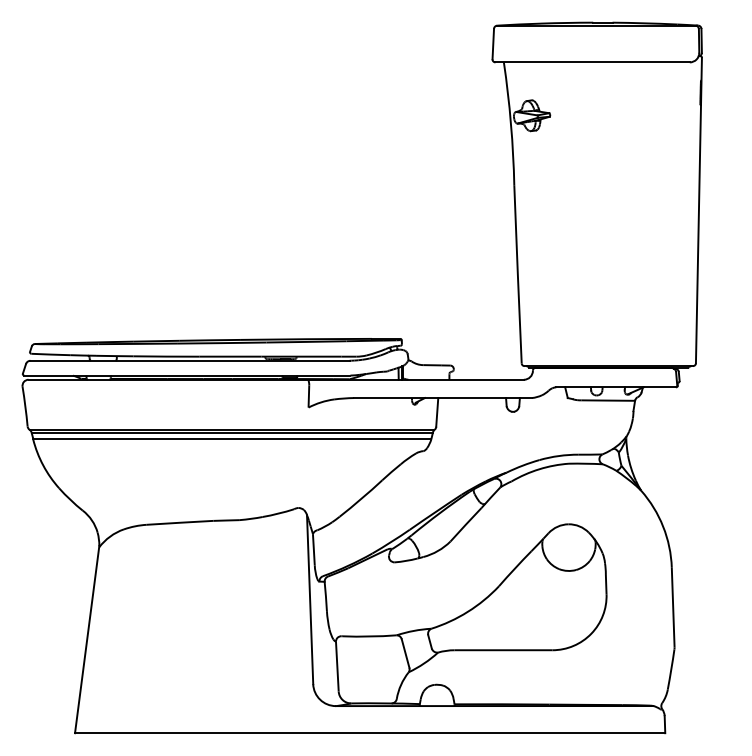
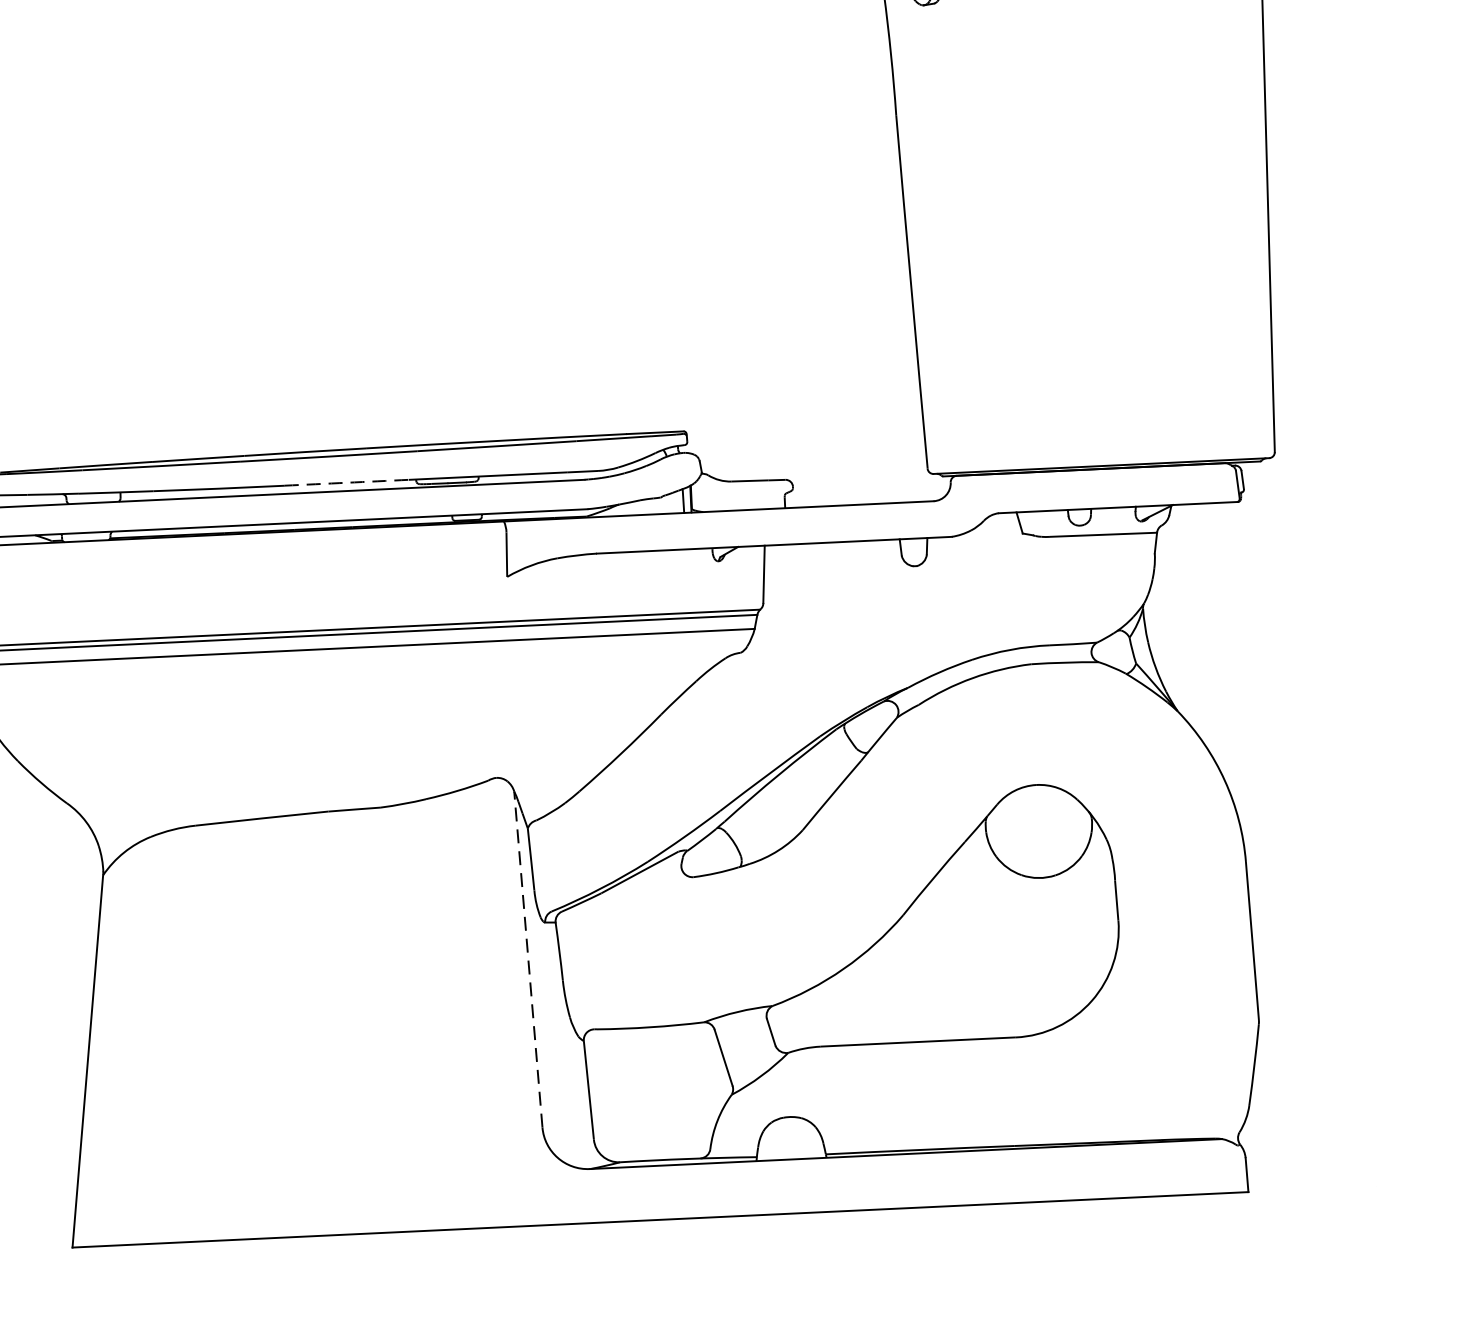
arc: (230, 356) -> (346, 482), solid -> dashed
line: (310, 599) -> (529, 959), solid -> dashed

